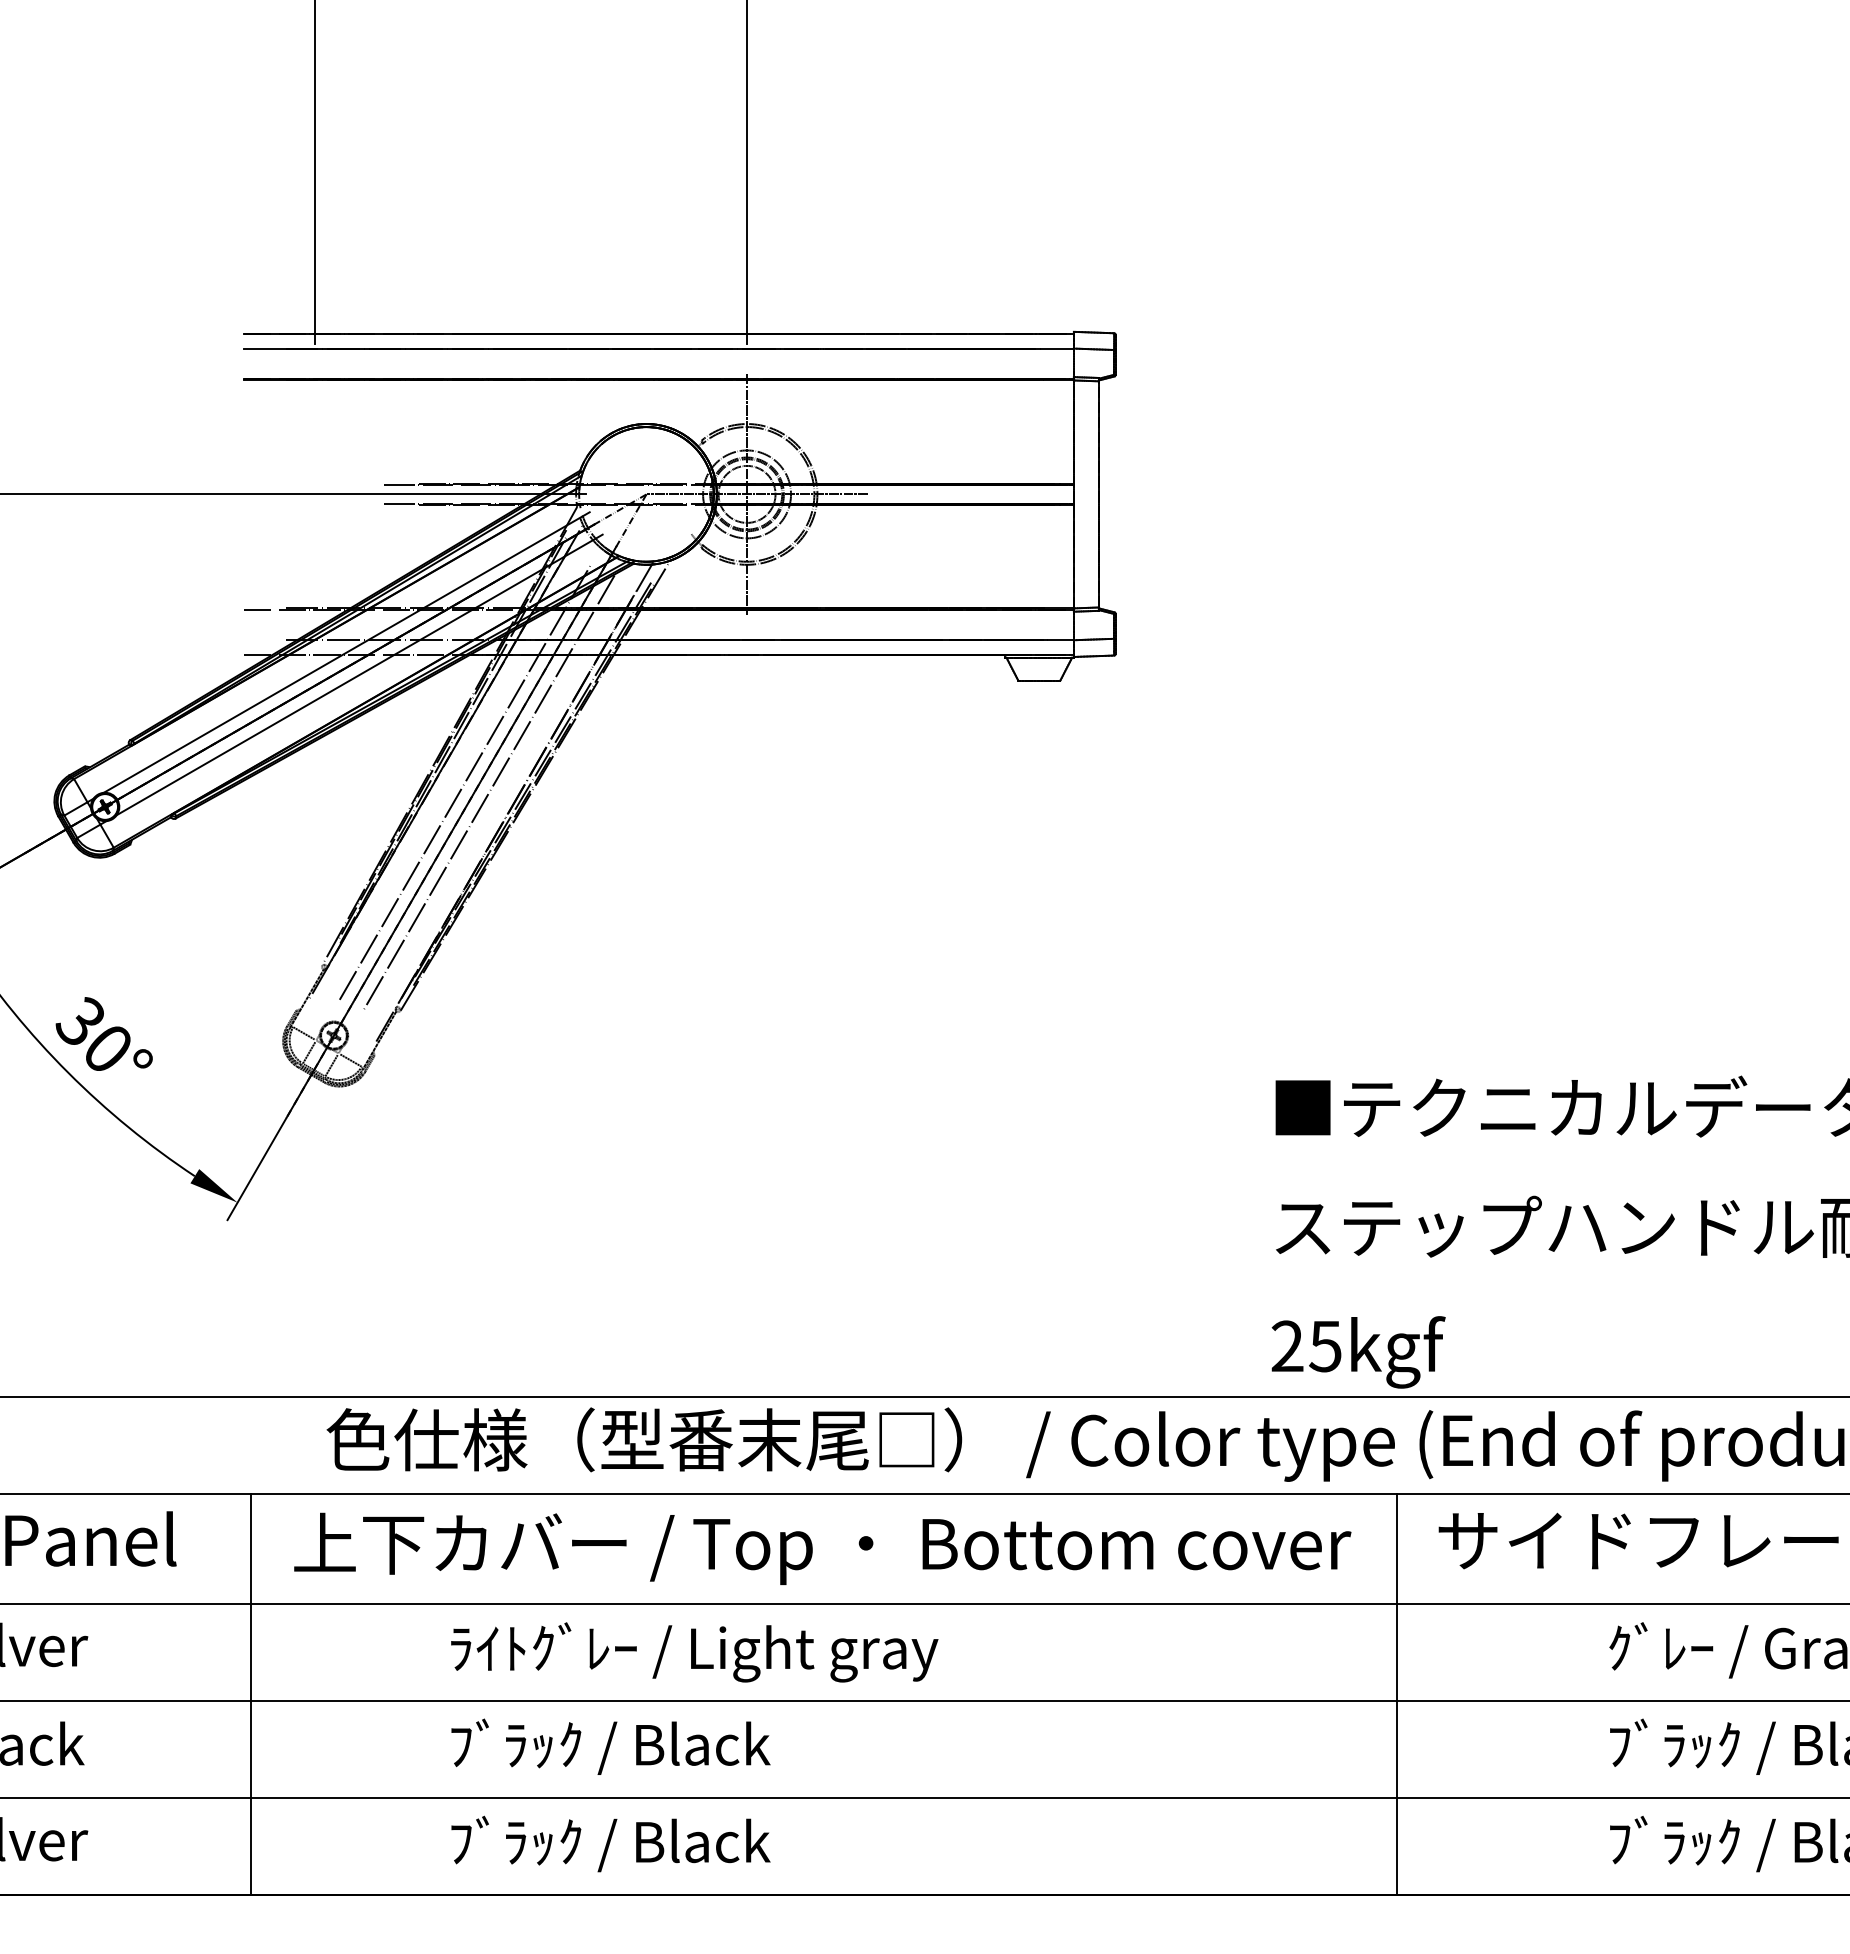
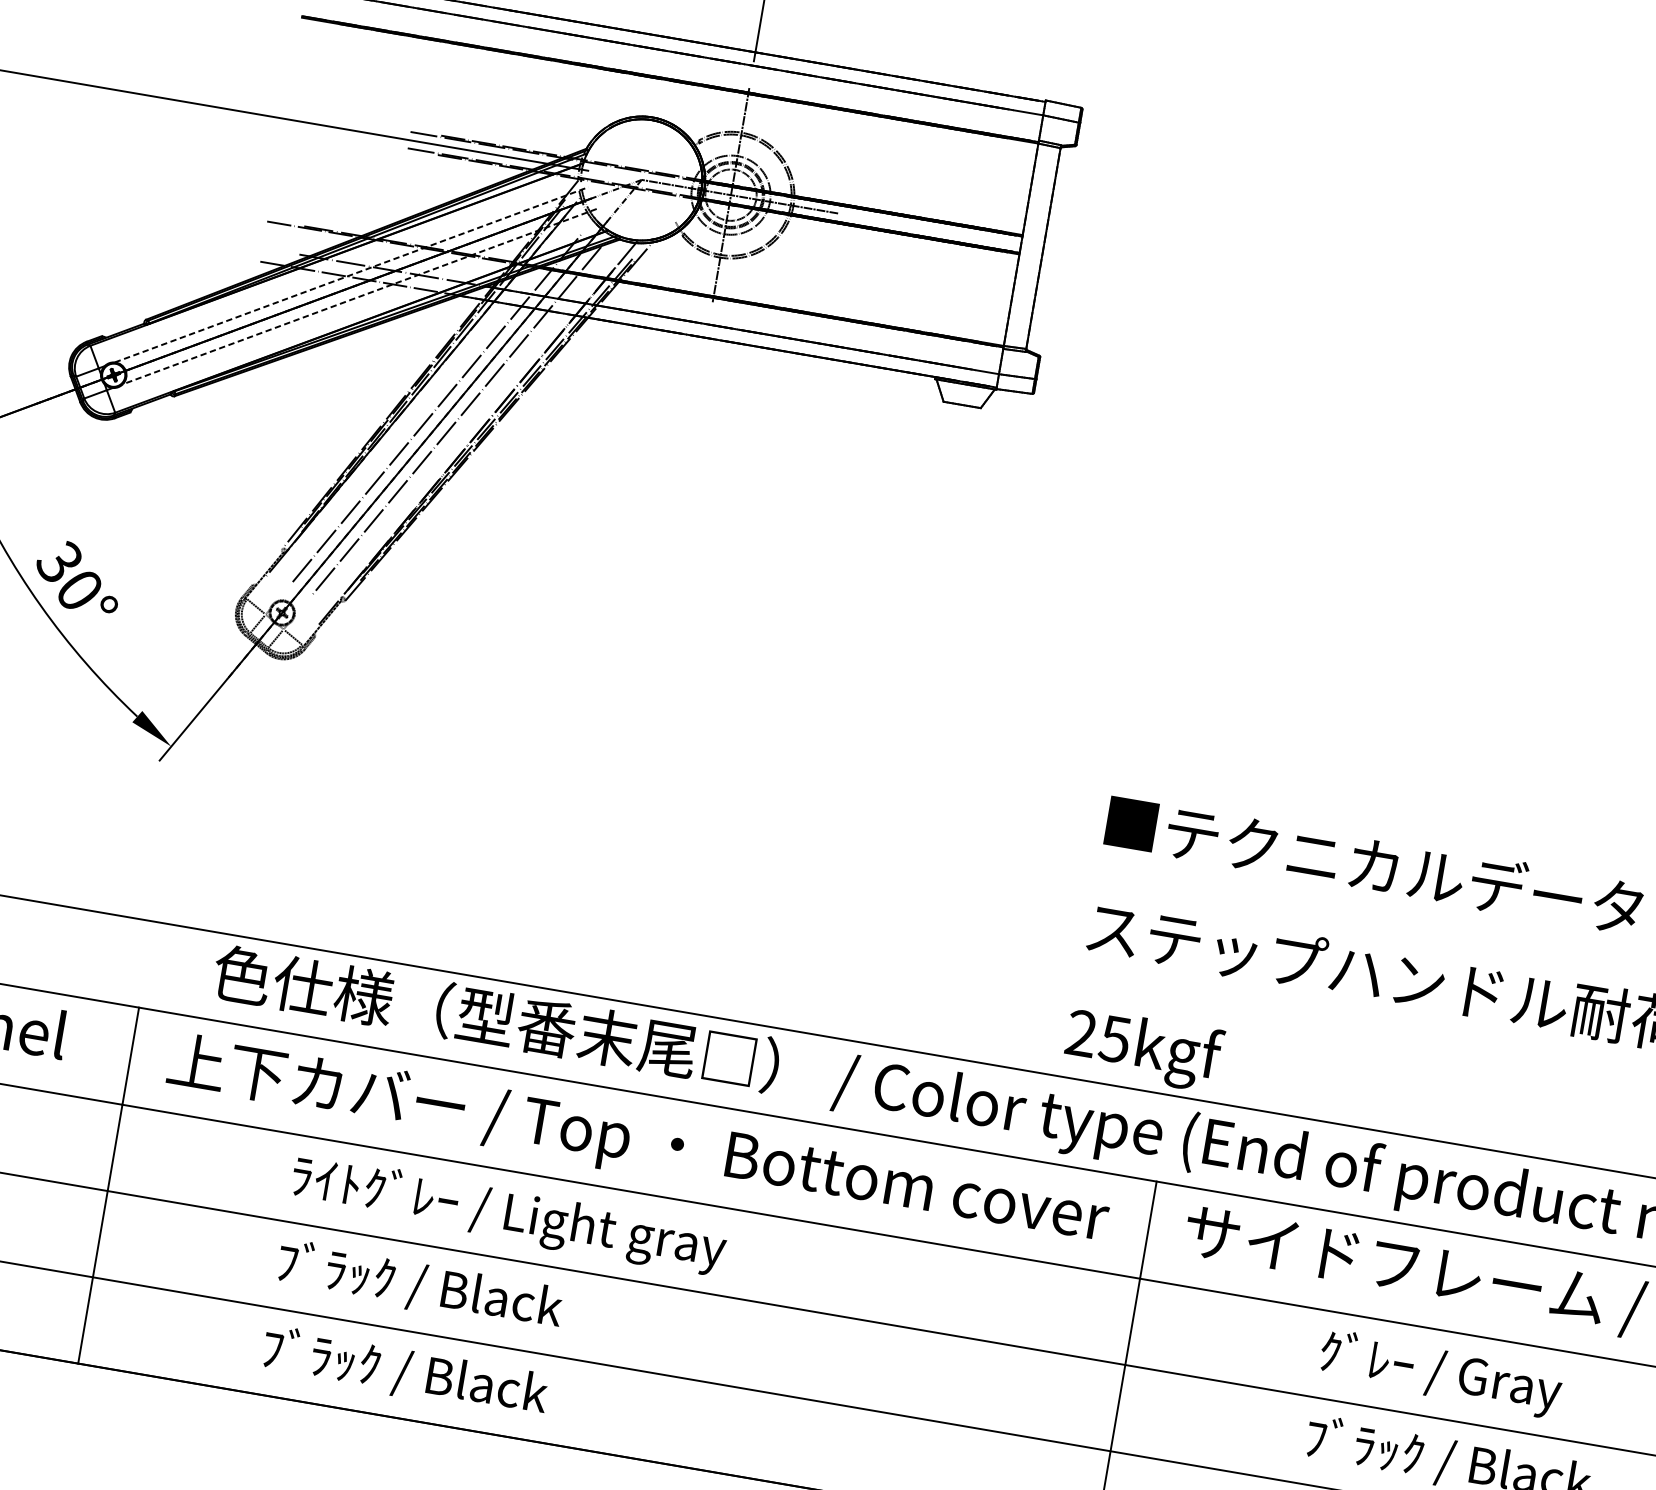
line: (346, 652) -> (351, 274), solid -> dashed
line: (359, 674) -> (359, 296), solid -> dashed

